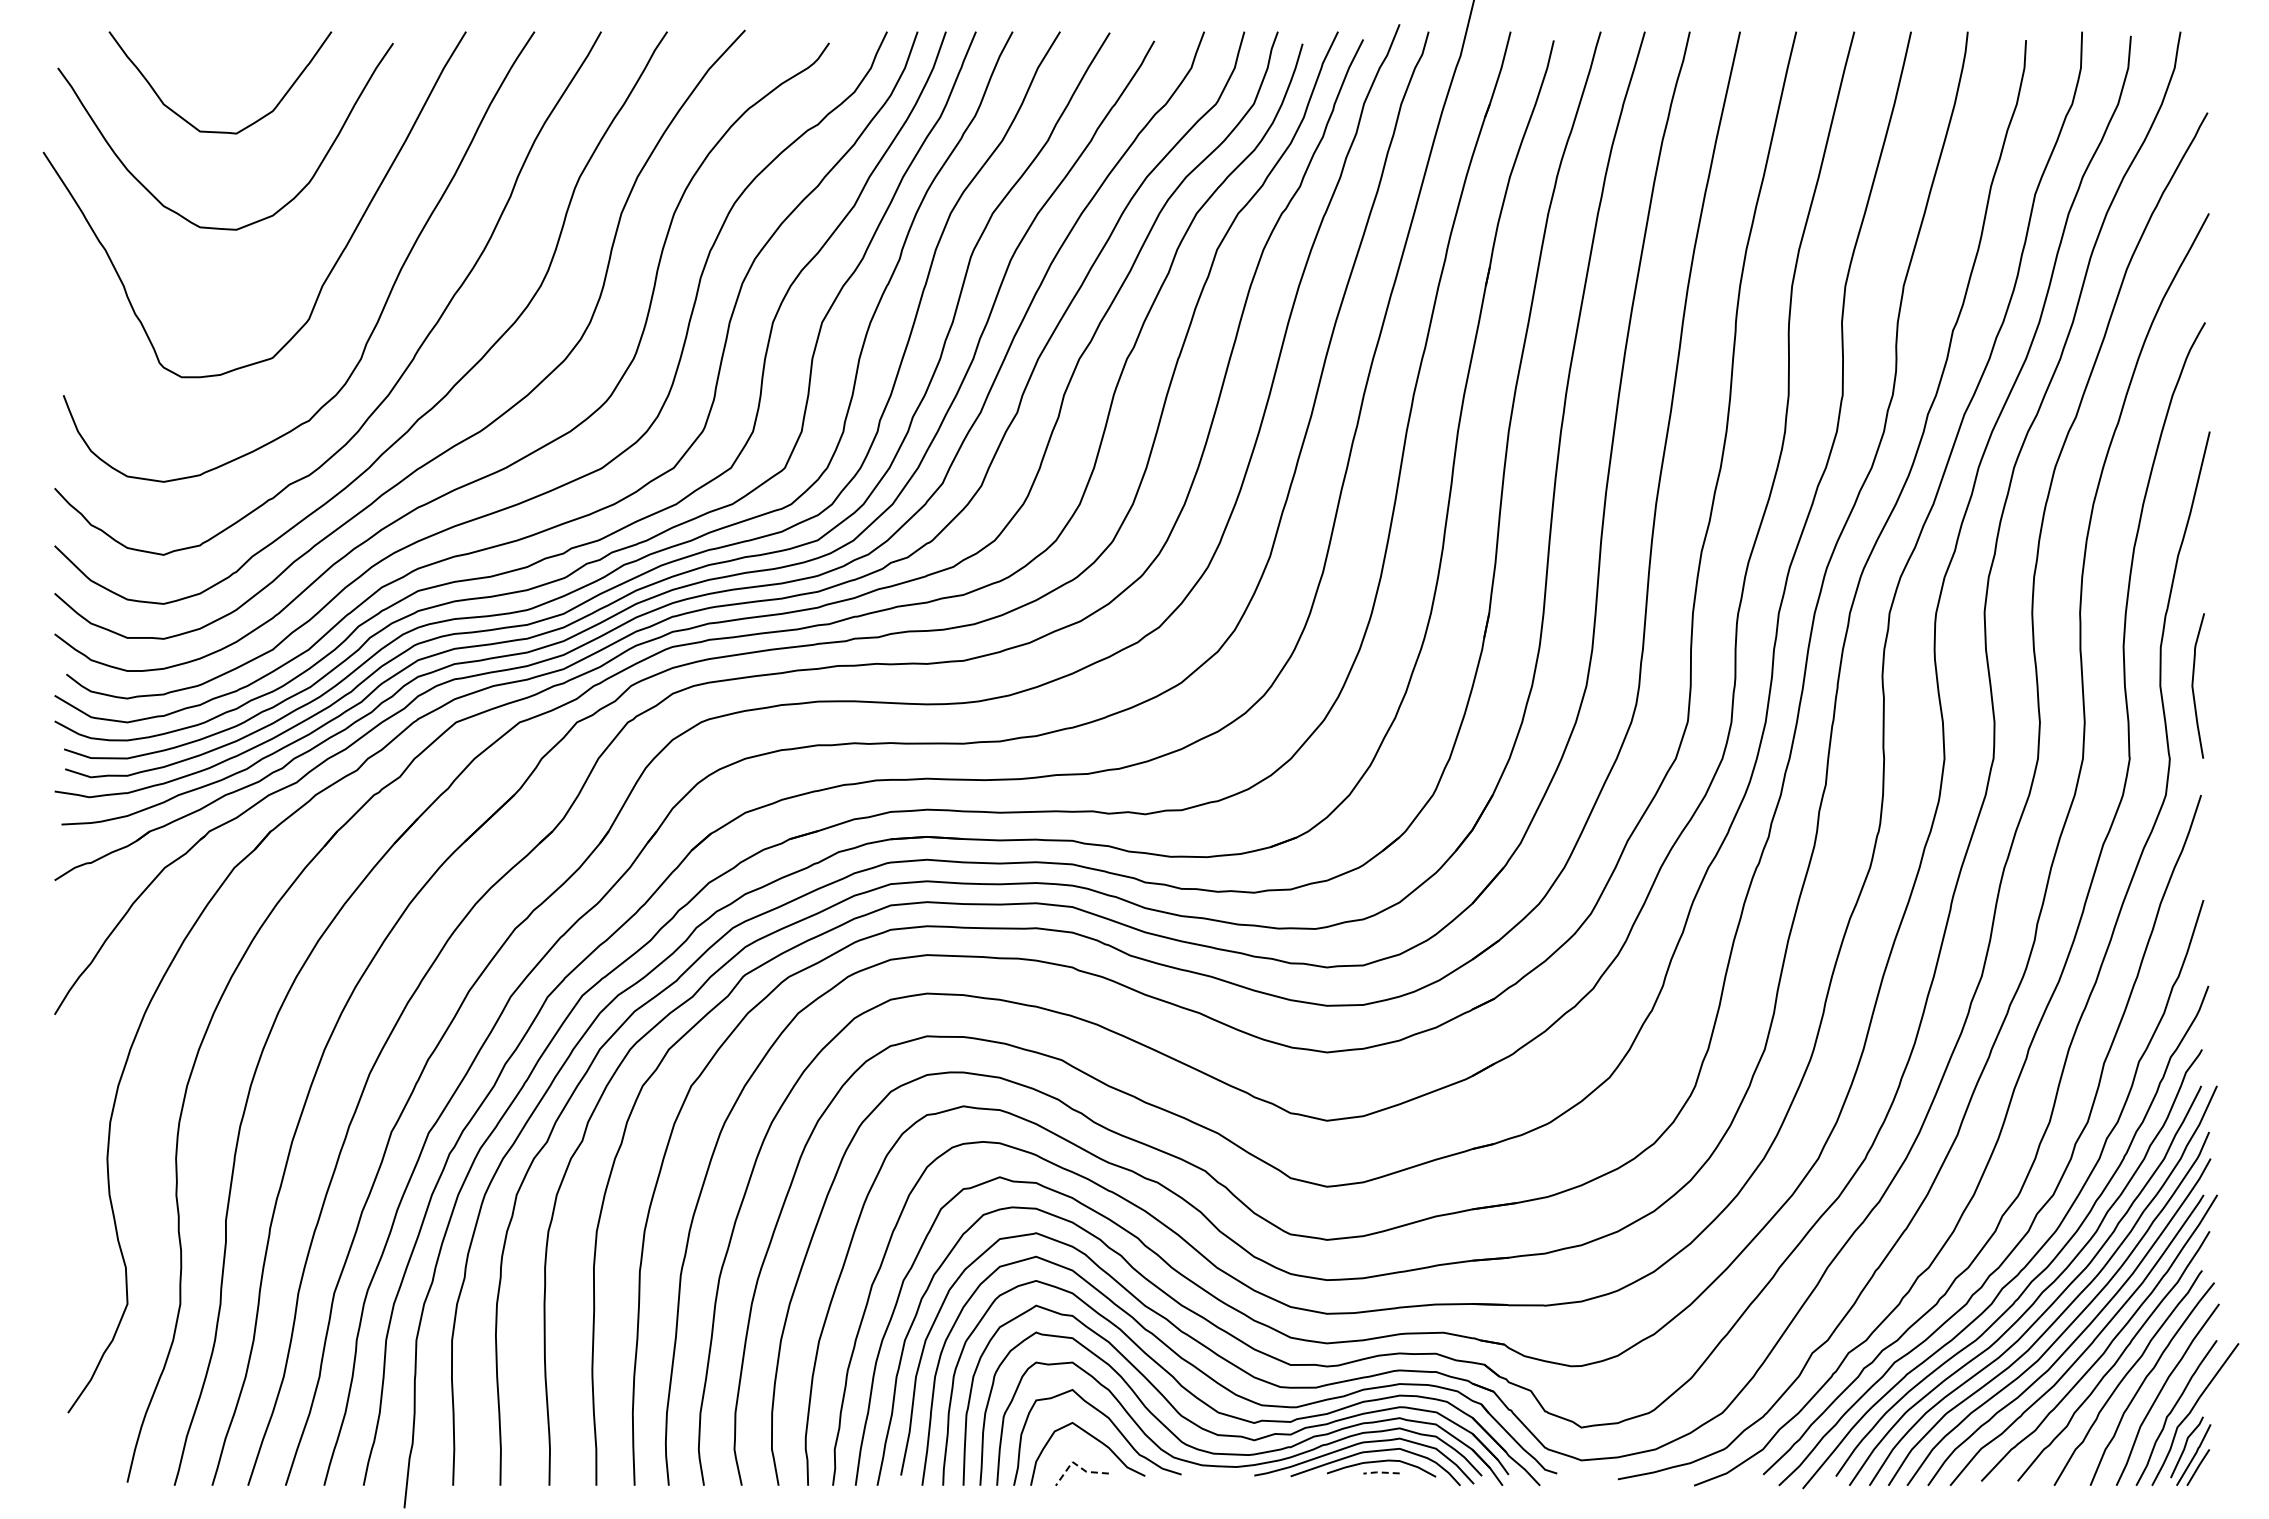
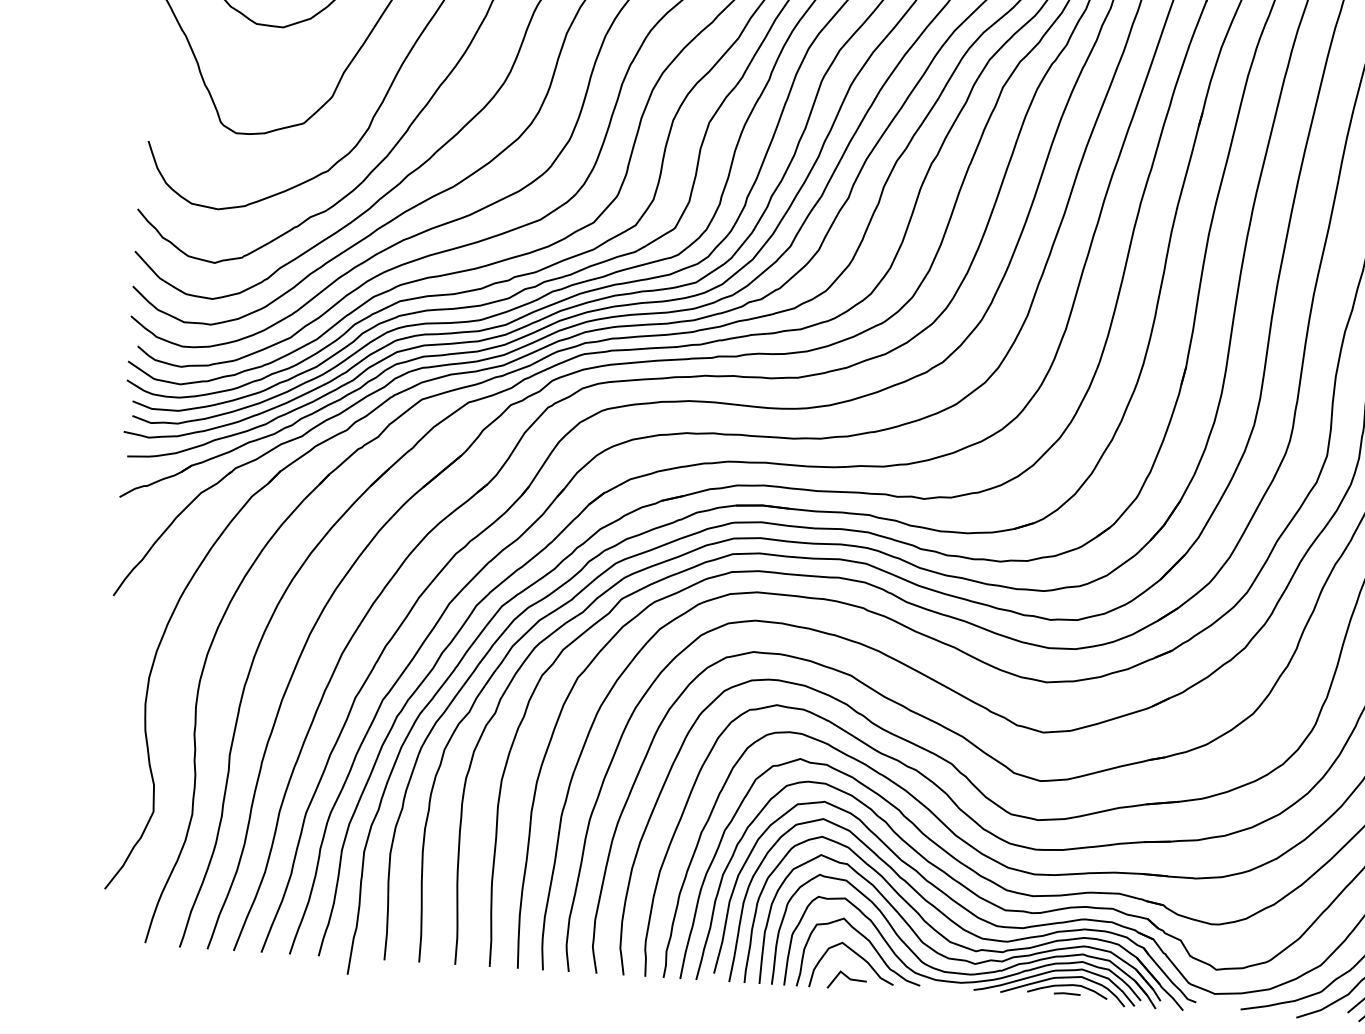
line: (1076, 1464) -> (843, 973), dashed -> solid
line: (1380, 1472) -> (1066, 993), dashed -> solid

